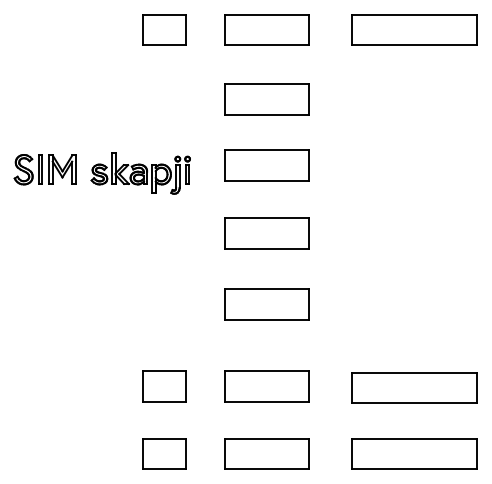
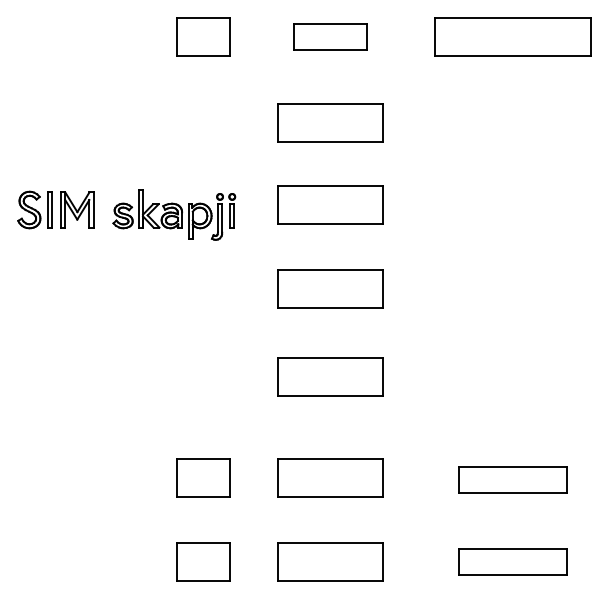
part: (267, 29) -> (330, 36), size x0.7
part: (414, 387) -> (512, 479), size x0.7
part: (414, 453) -> (512, 561), size x0.7

